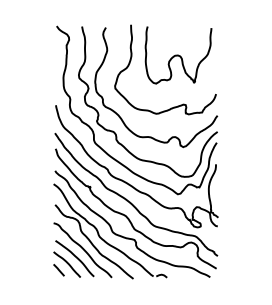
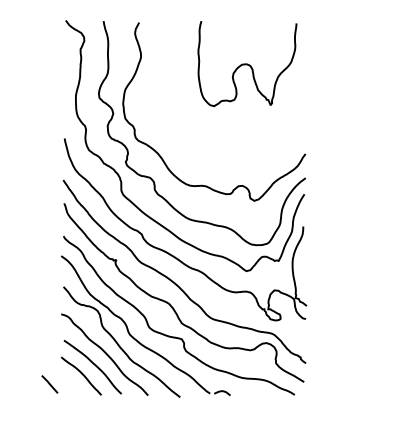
curve: (132, 57) -> (178, 67), removed
line: (58, 270) -> (49, 384), moved

